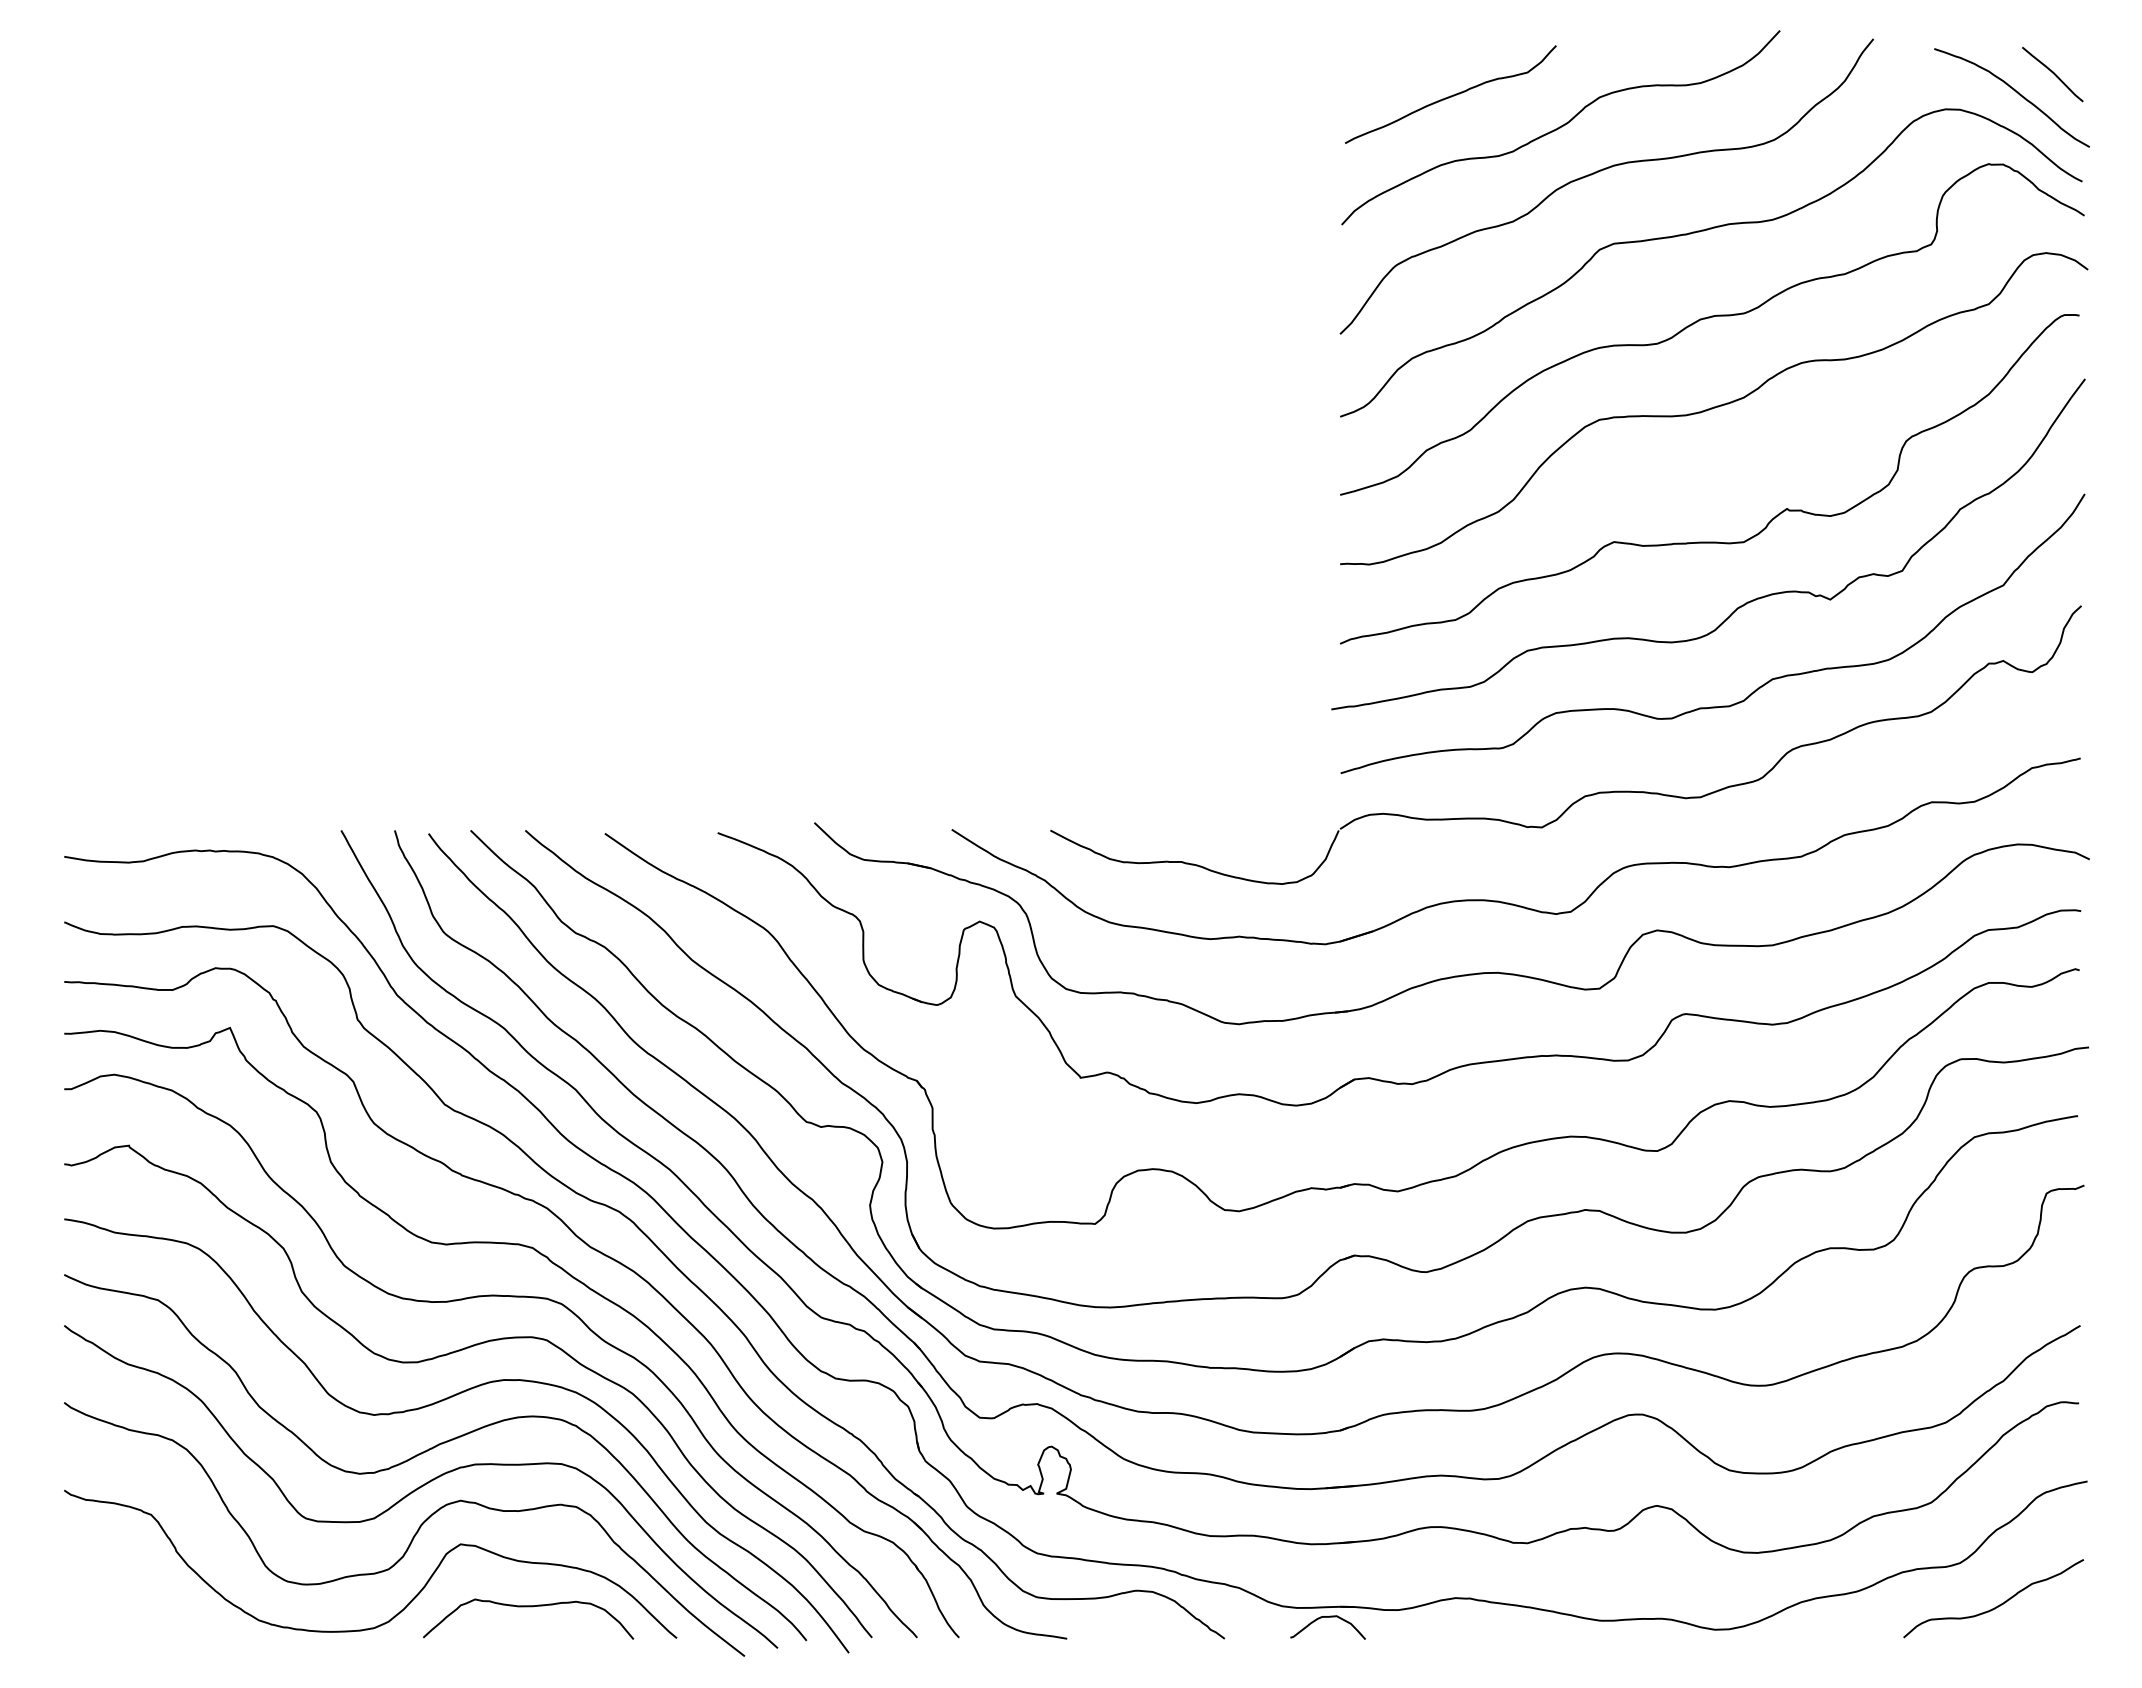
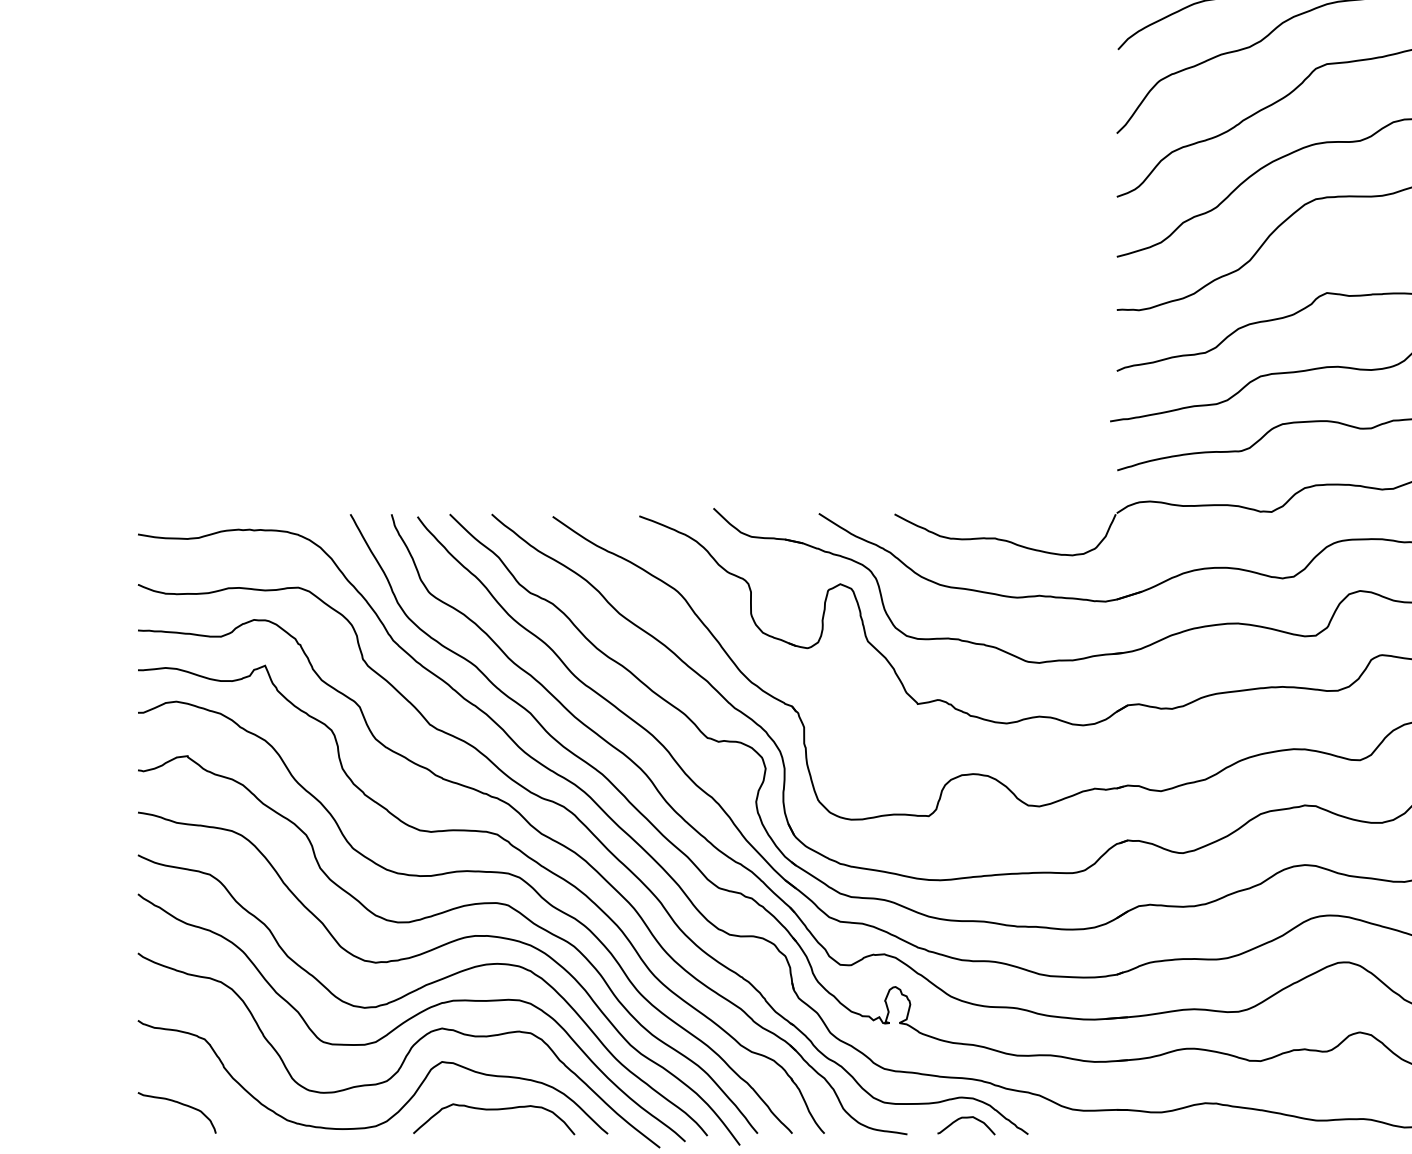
curve: (119, 1599) -> (180, 1104), added
curve: (1327, 1617) -> (965, 1118), moved

